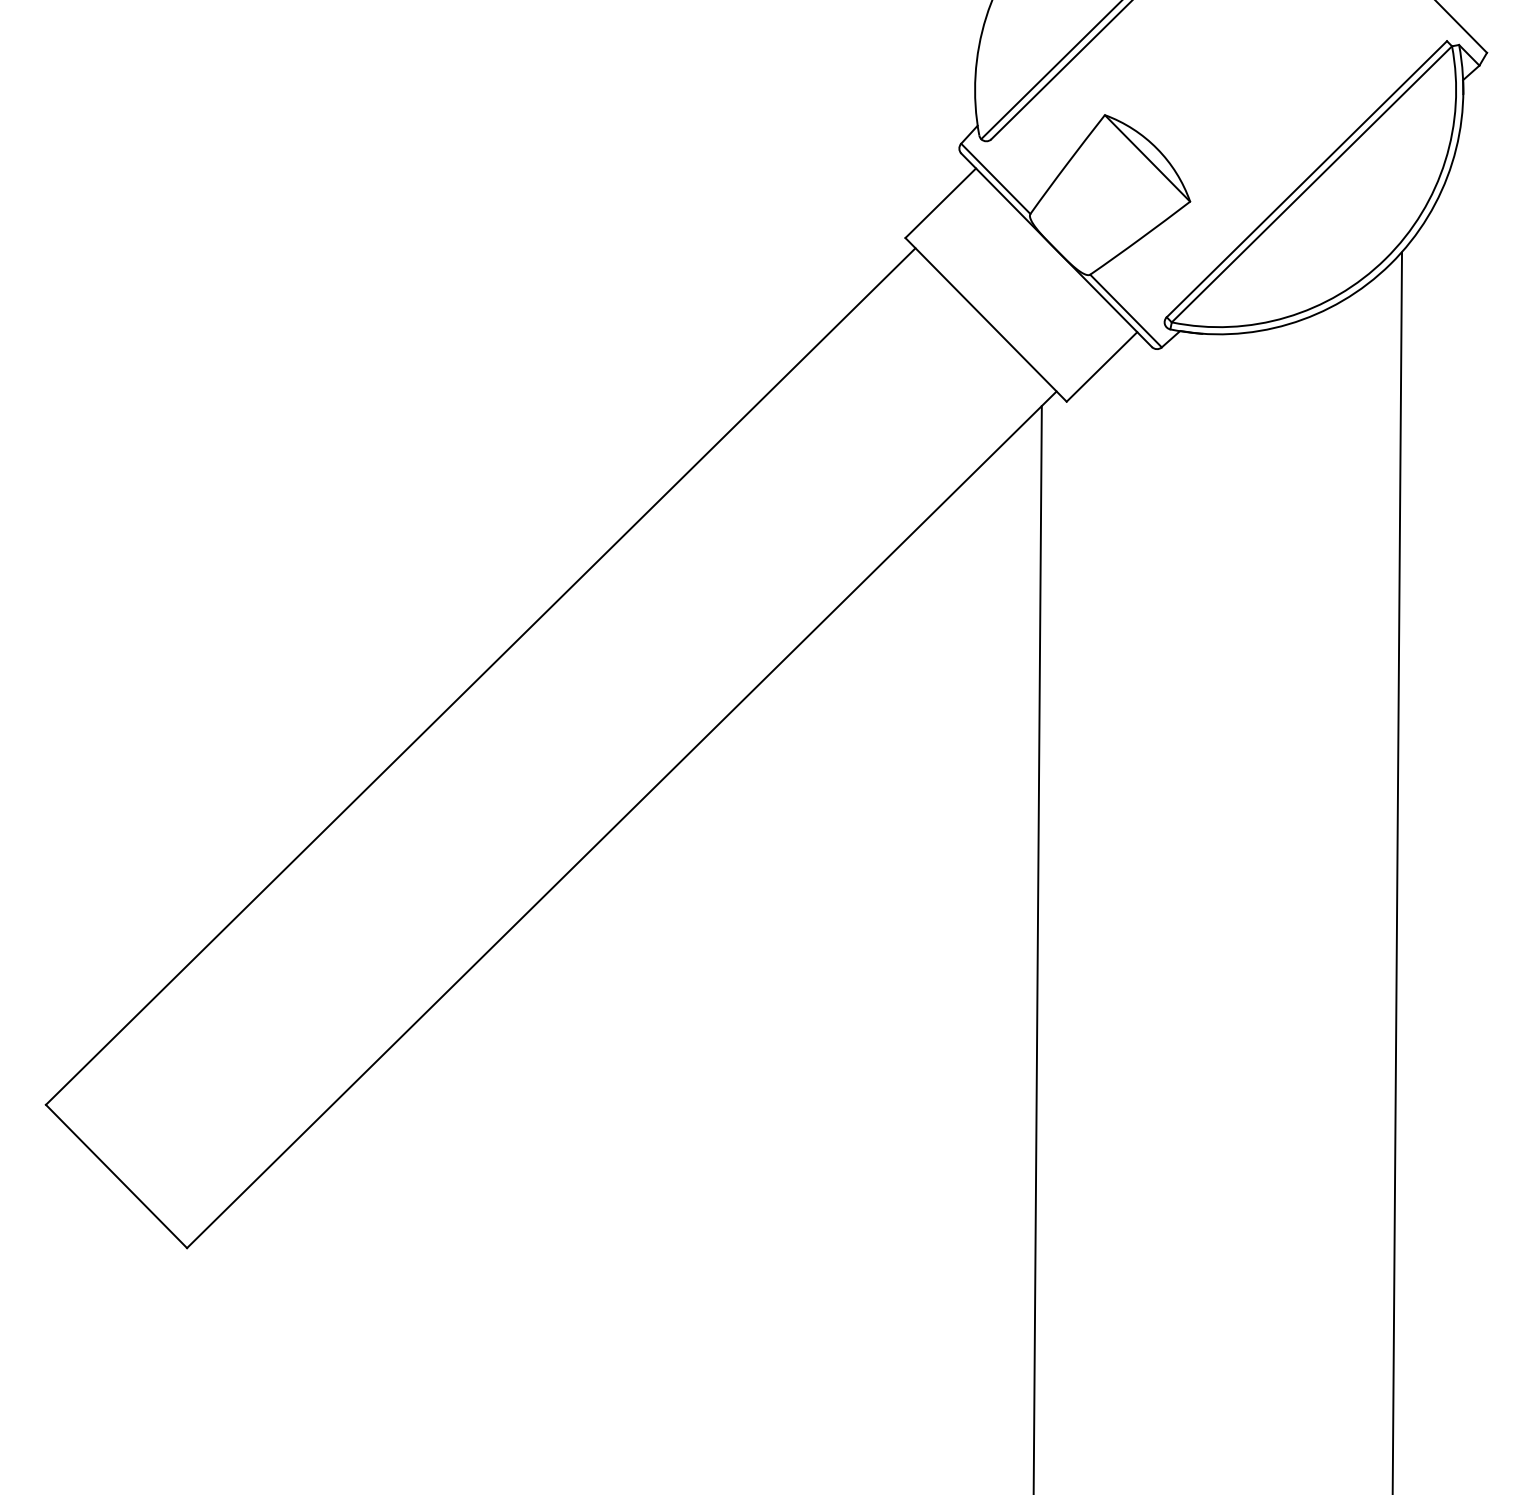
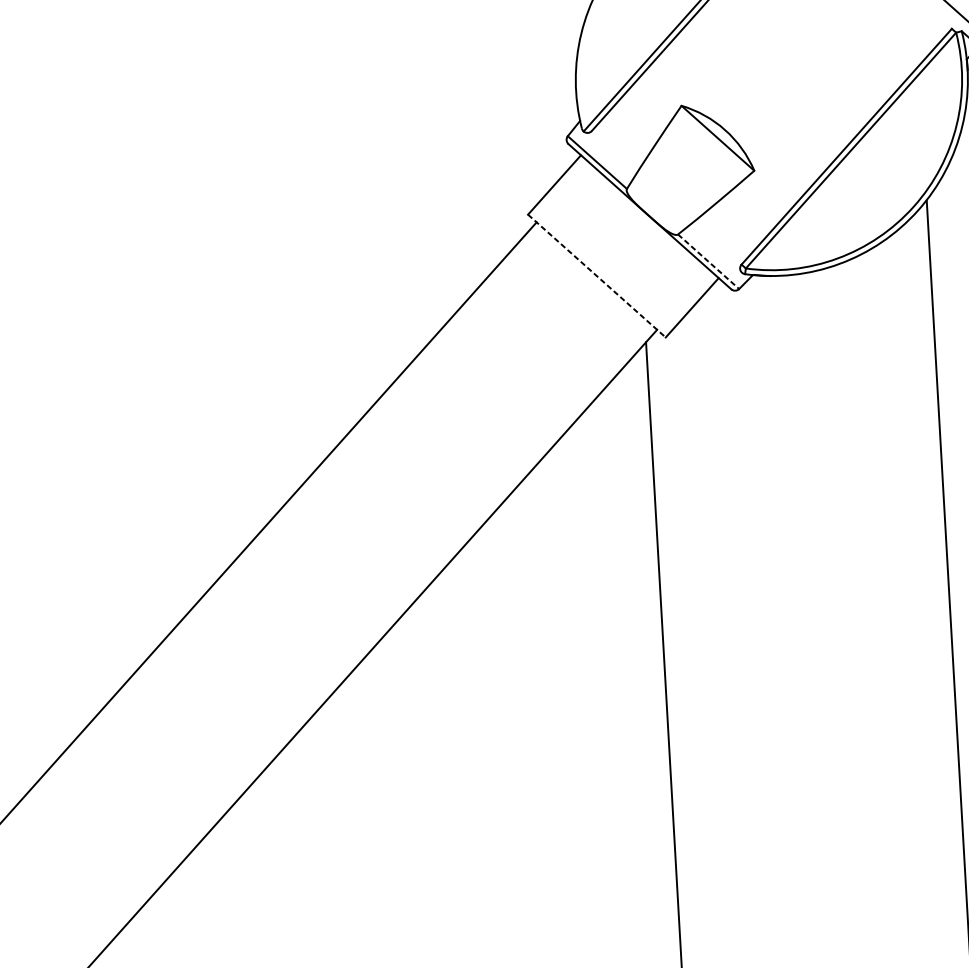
line: (1126, 311) -> (709, 262), solid -> dashed
line: (986, 319) -> (597, 275), solid -> dashed

